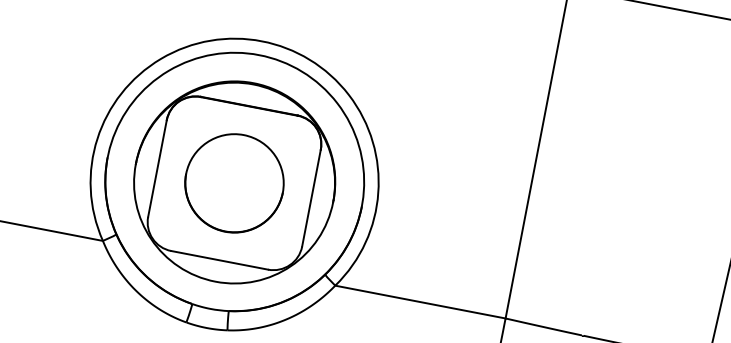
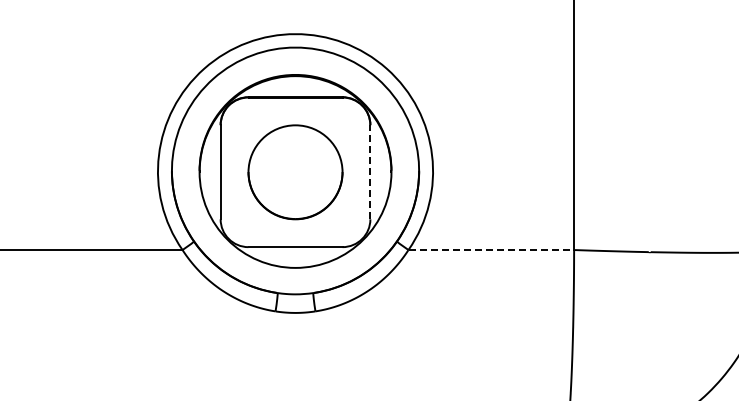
line: (311, 198) -> (370, 172), solid -> dashed
line: (420, 302) -> (491, 250), solid -> dashed

